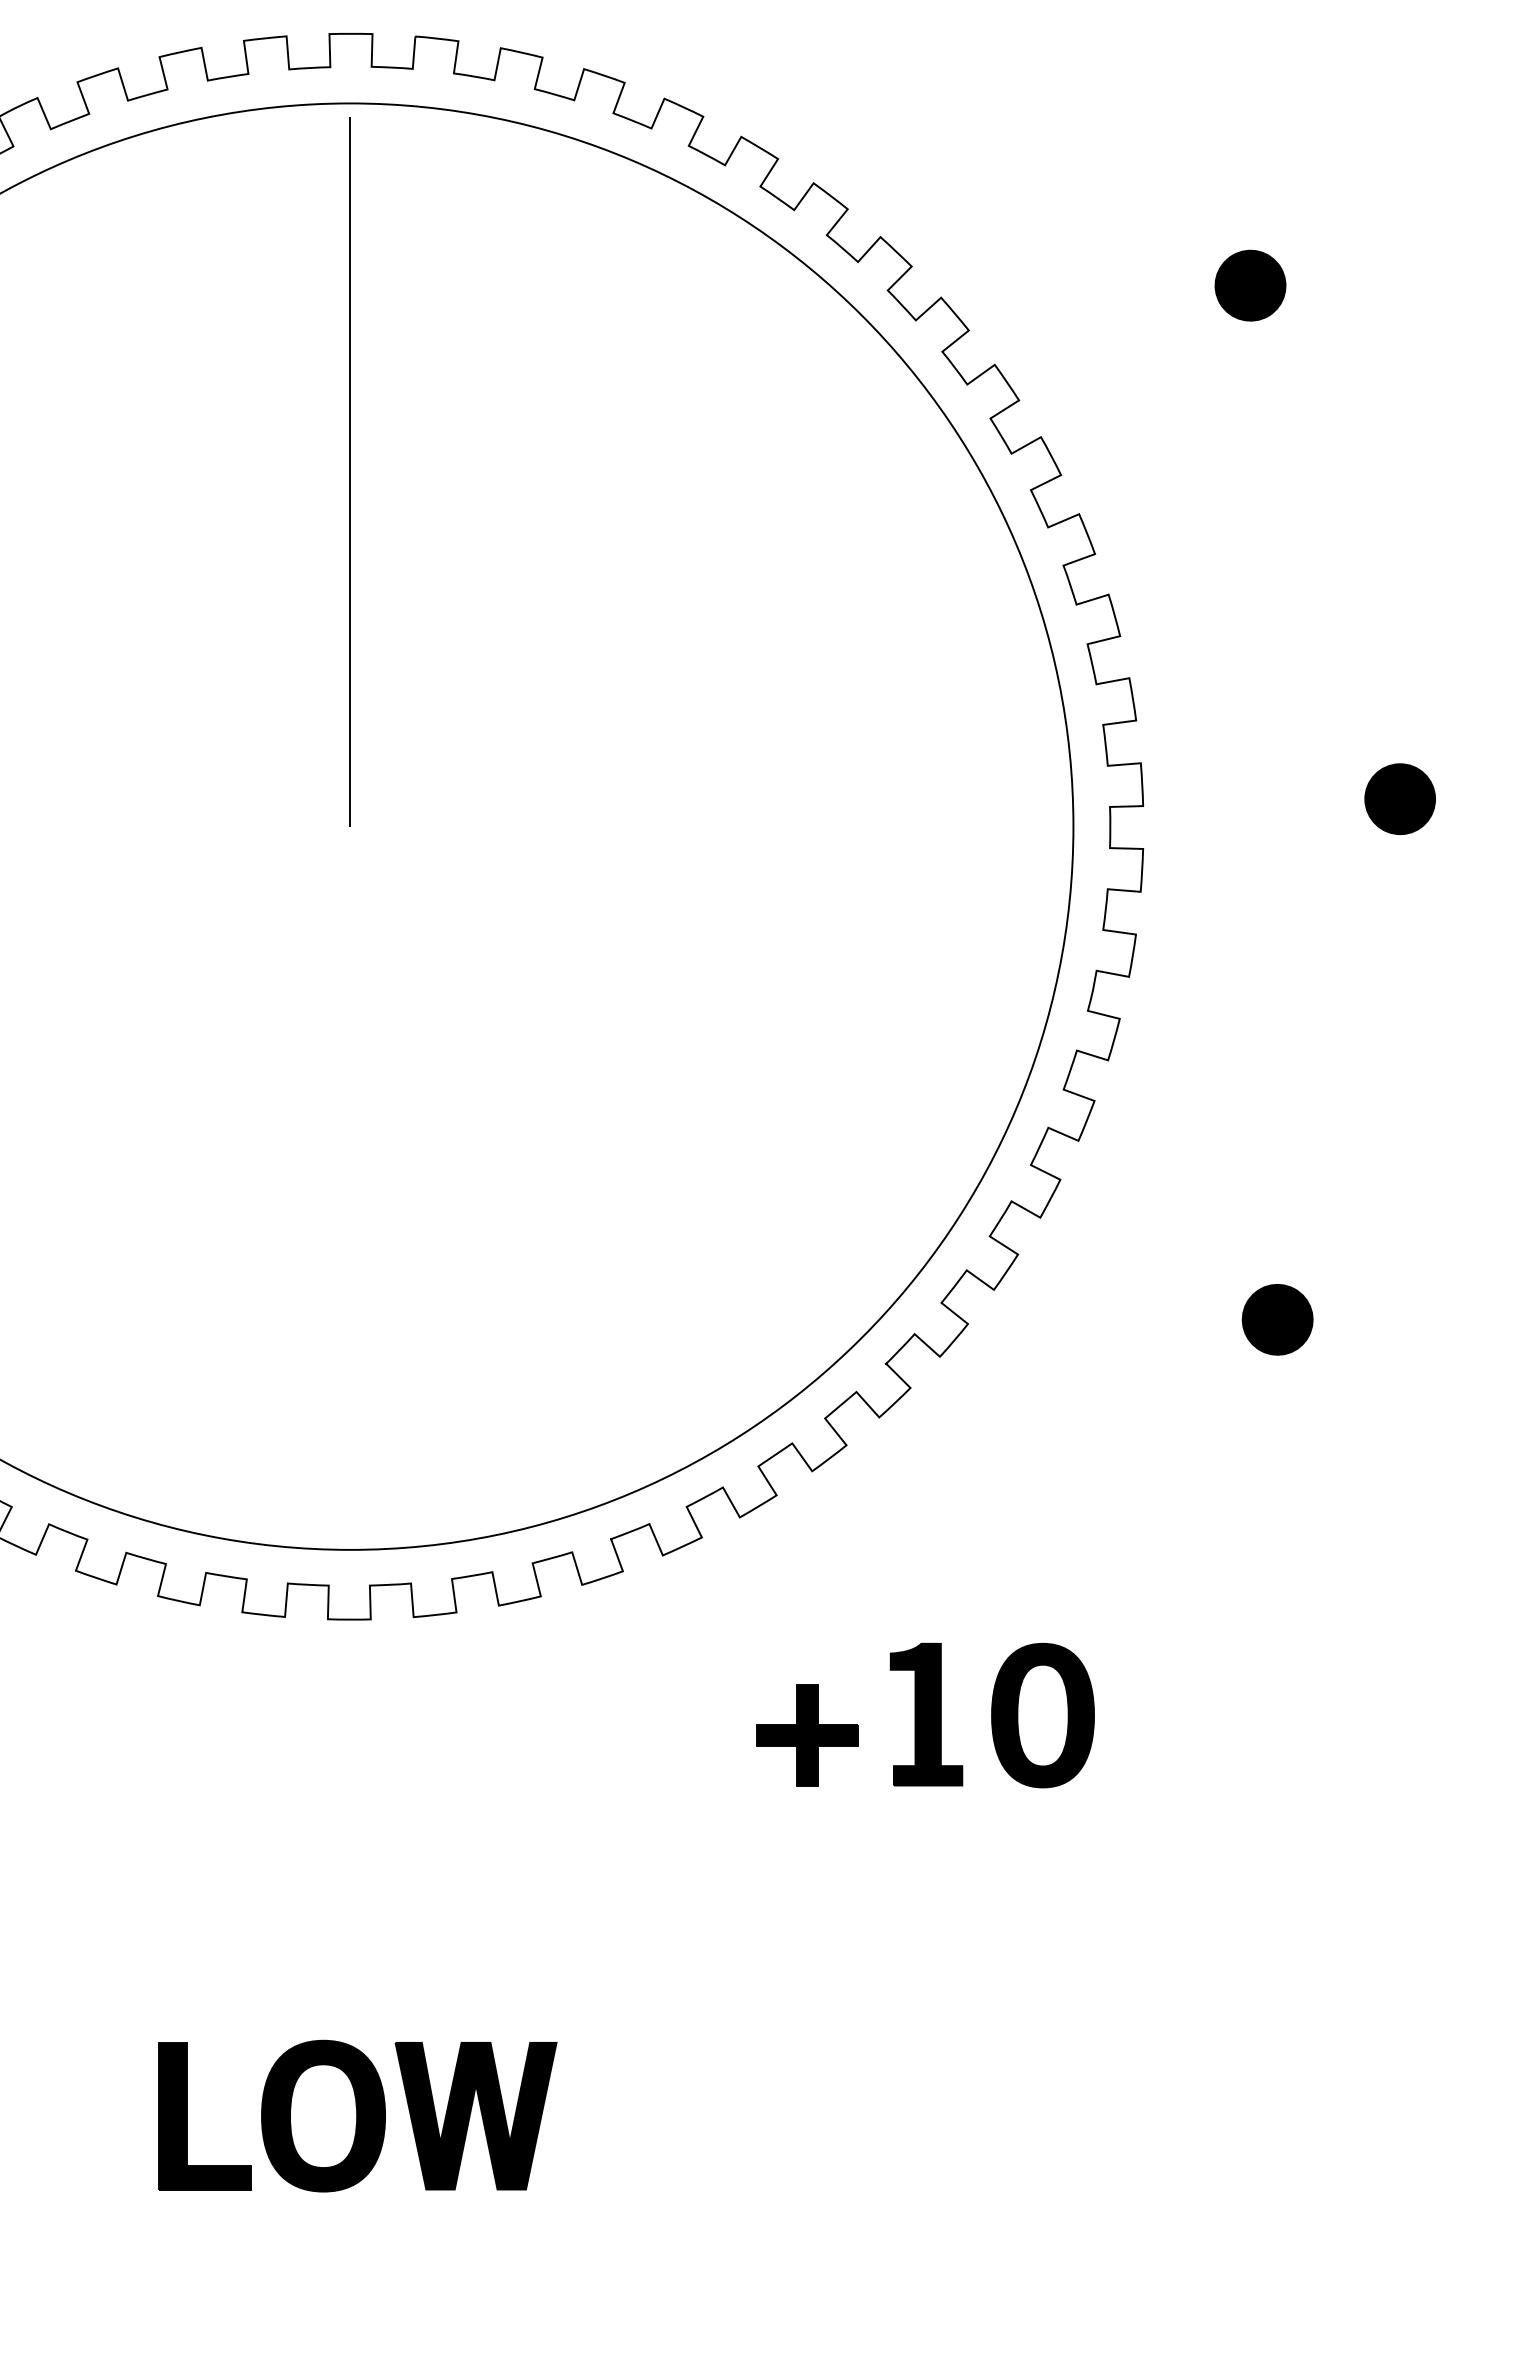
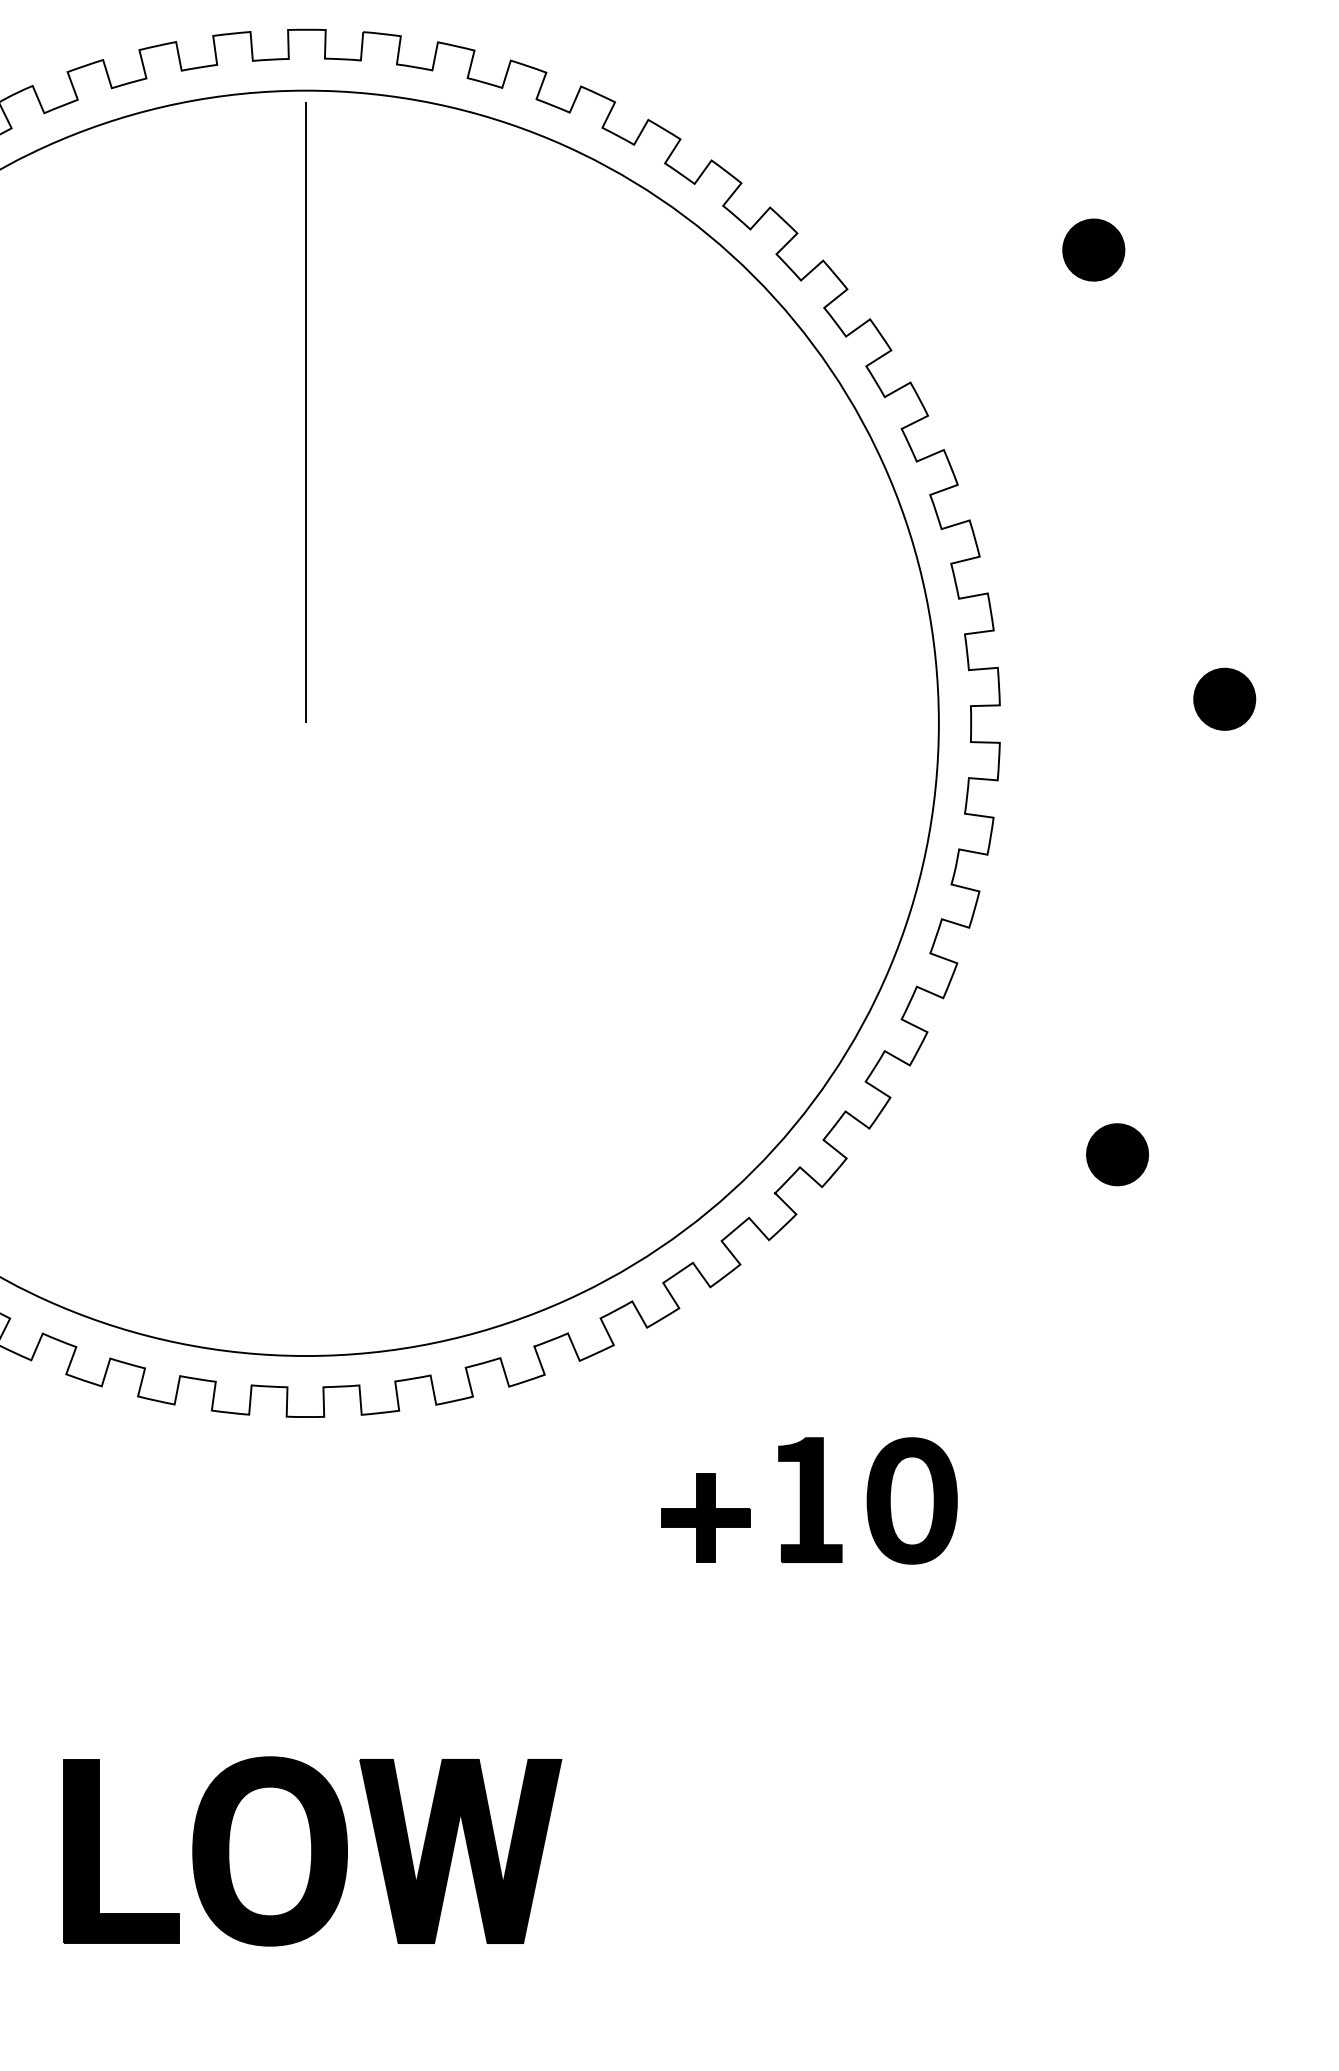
part: (357, 2115) -> (312, 1850), size x1.43

